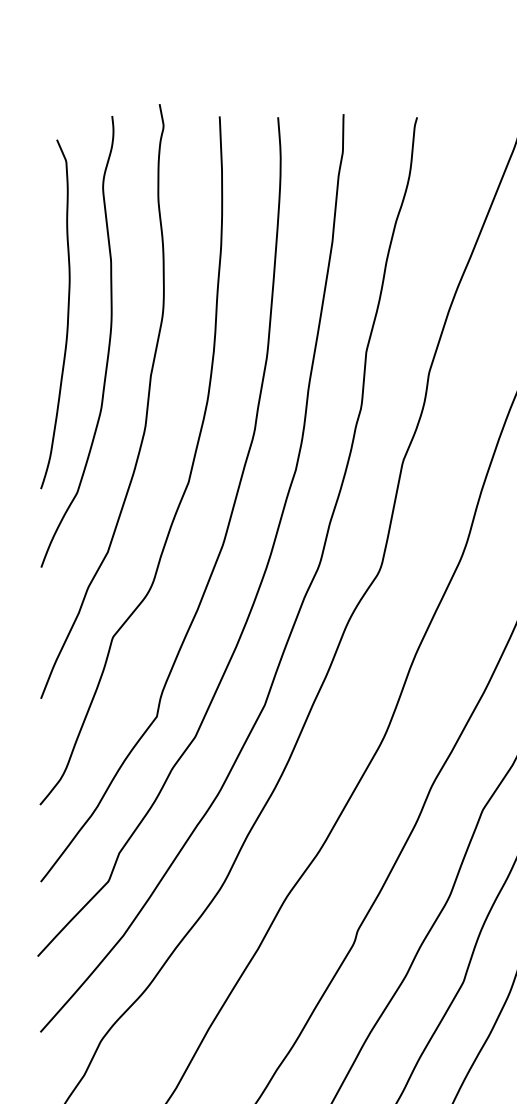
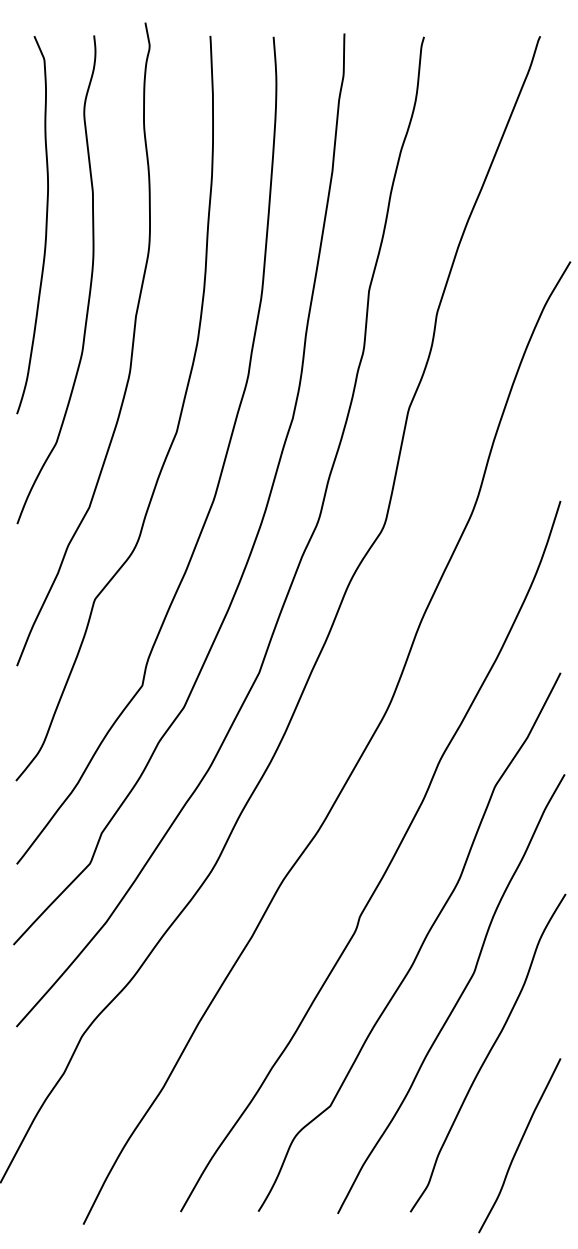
curve: (67, 314) -> (45, 225), moved

